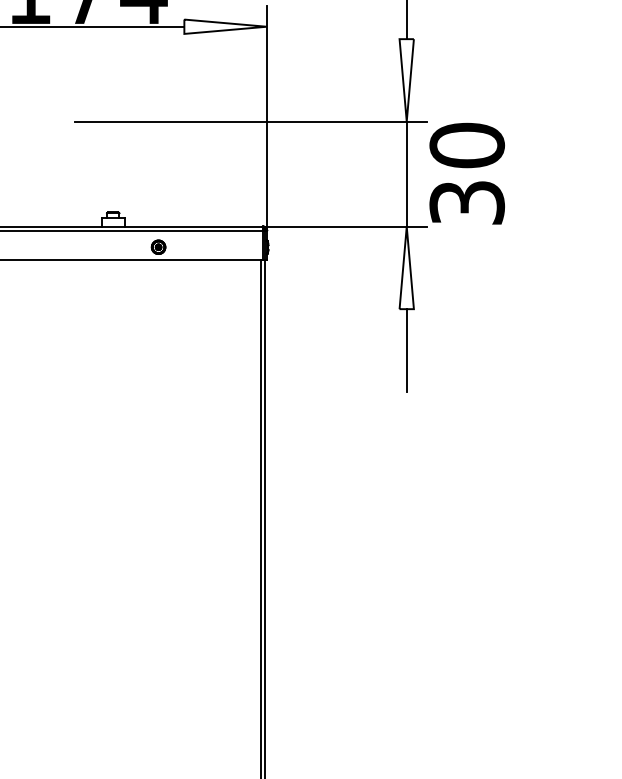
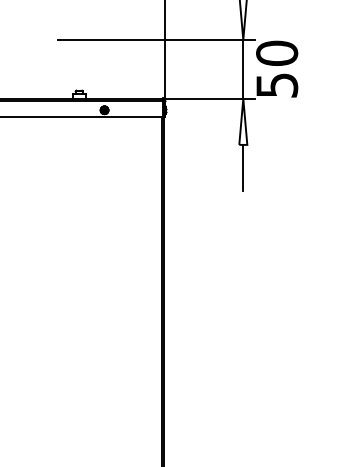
text: (466, 202) -> (276, 85), 30 -> 50

